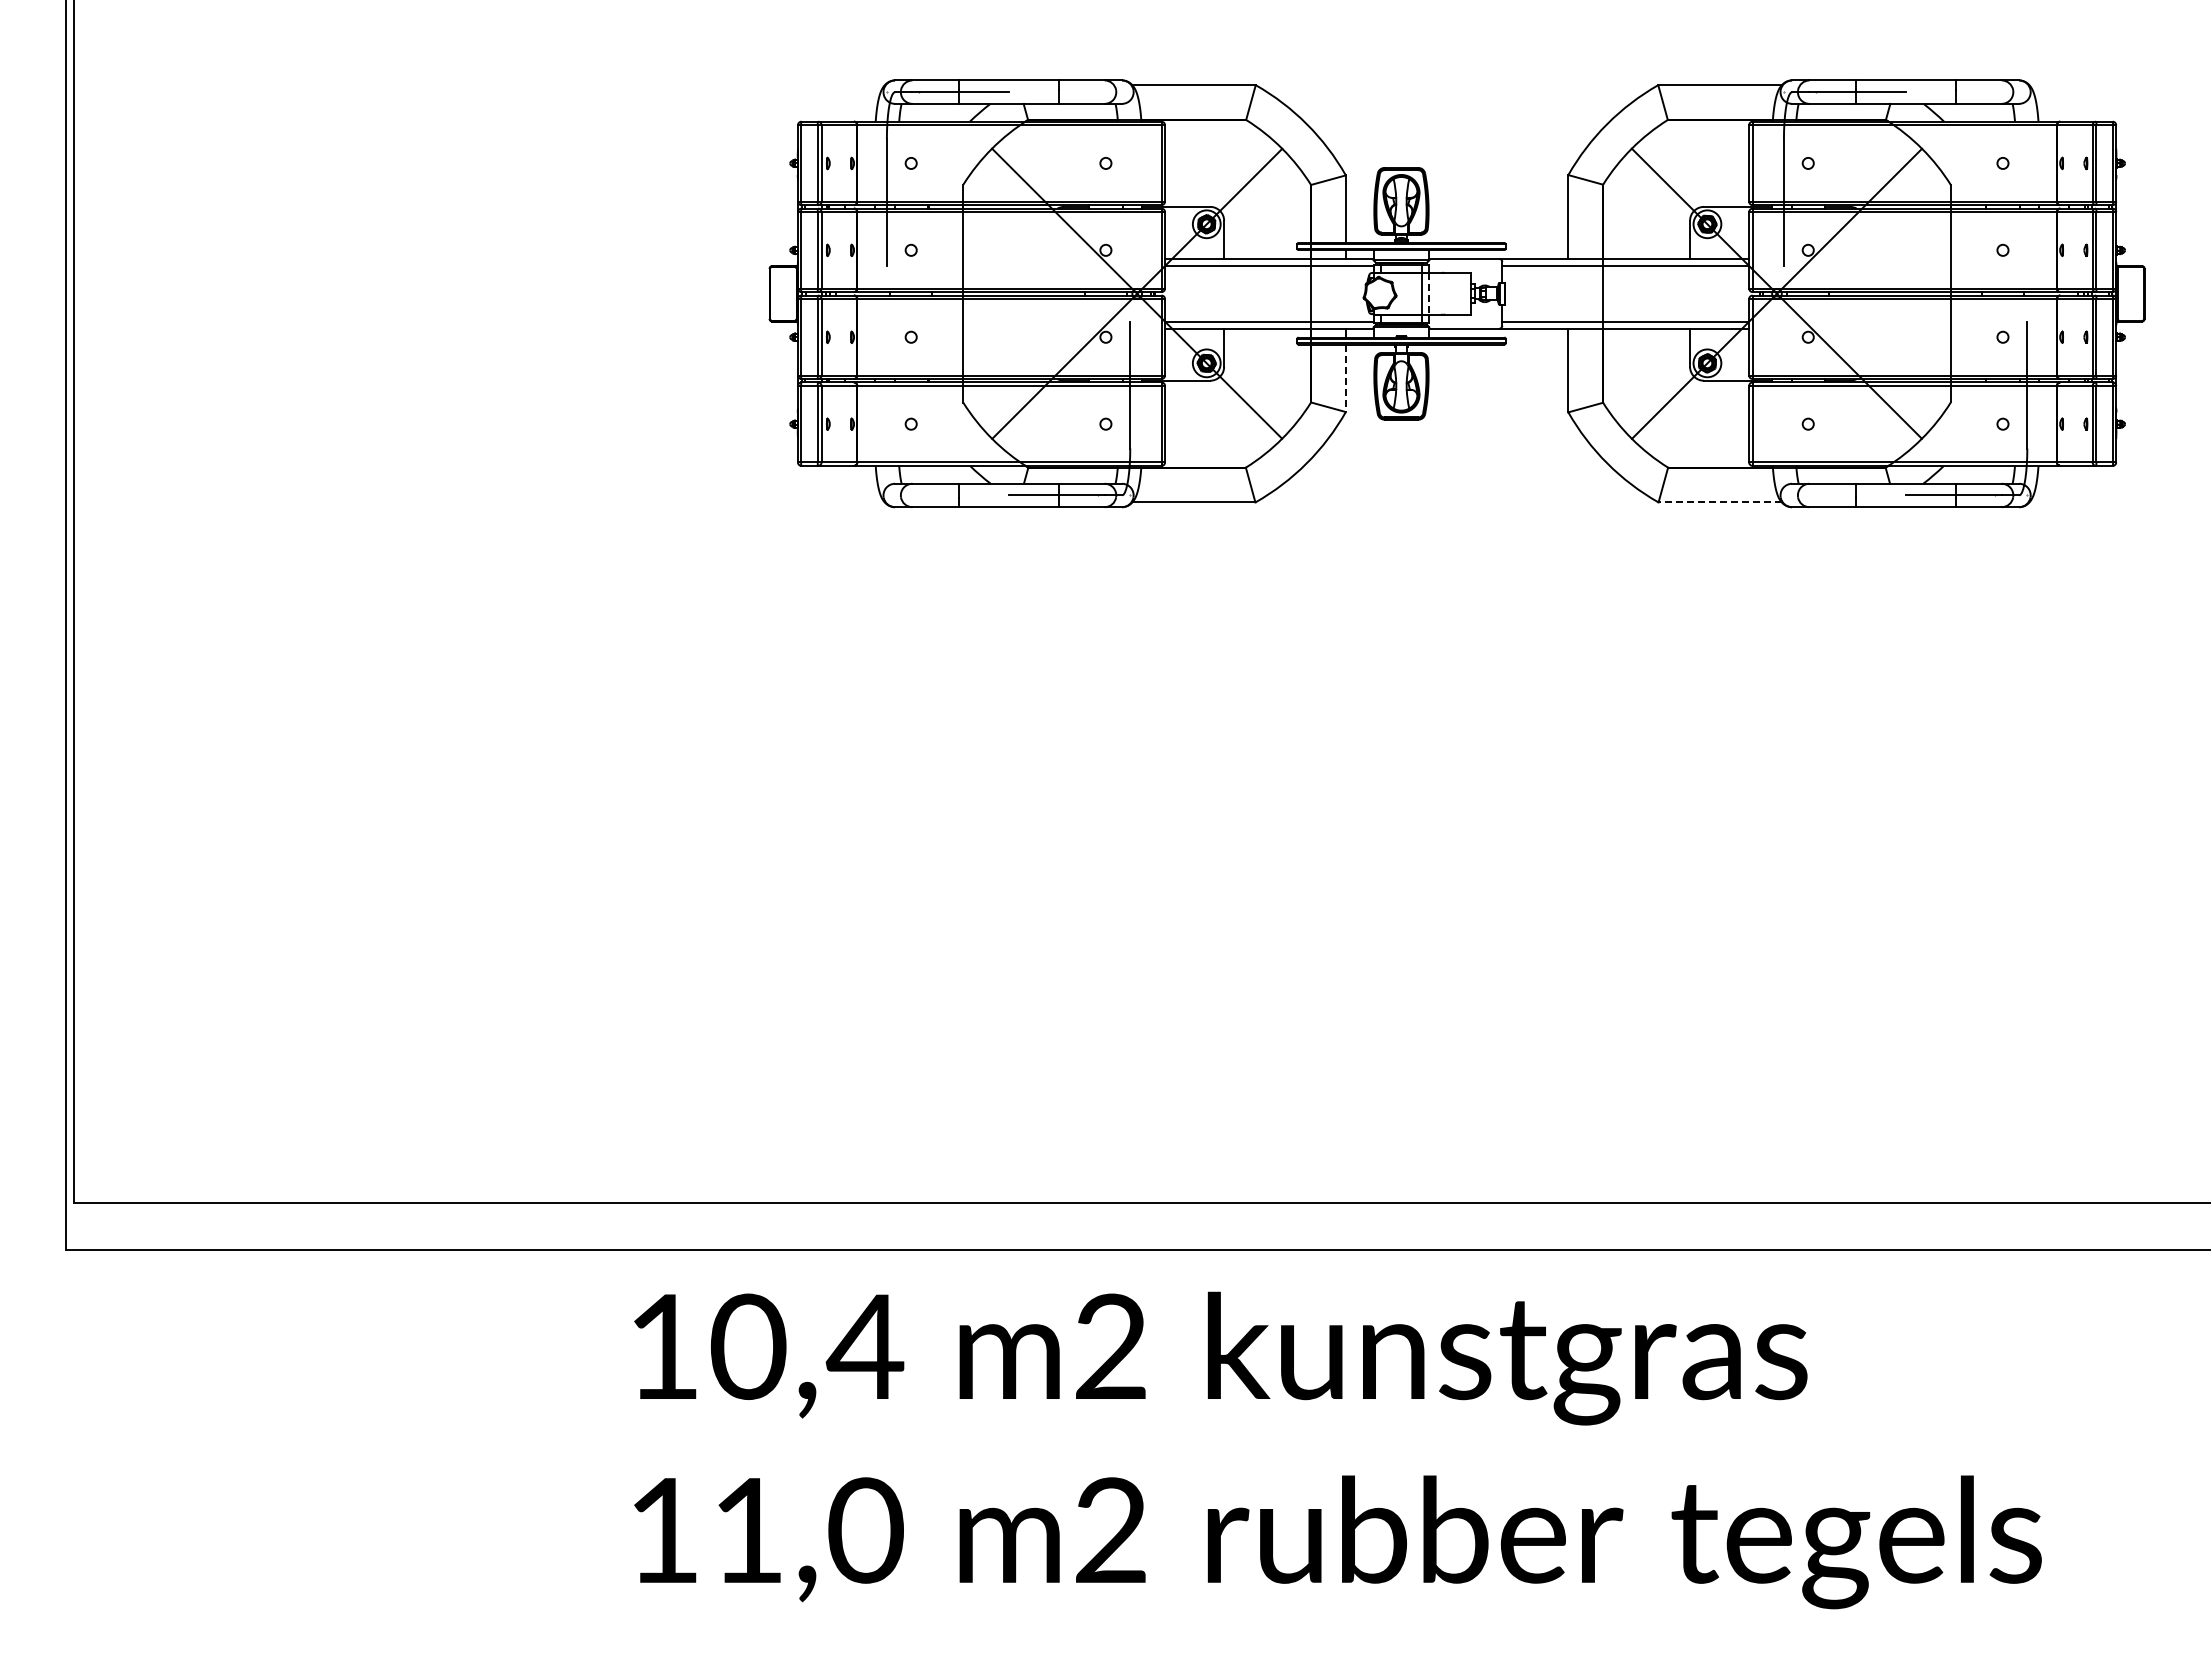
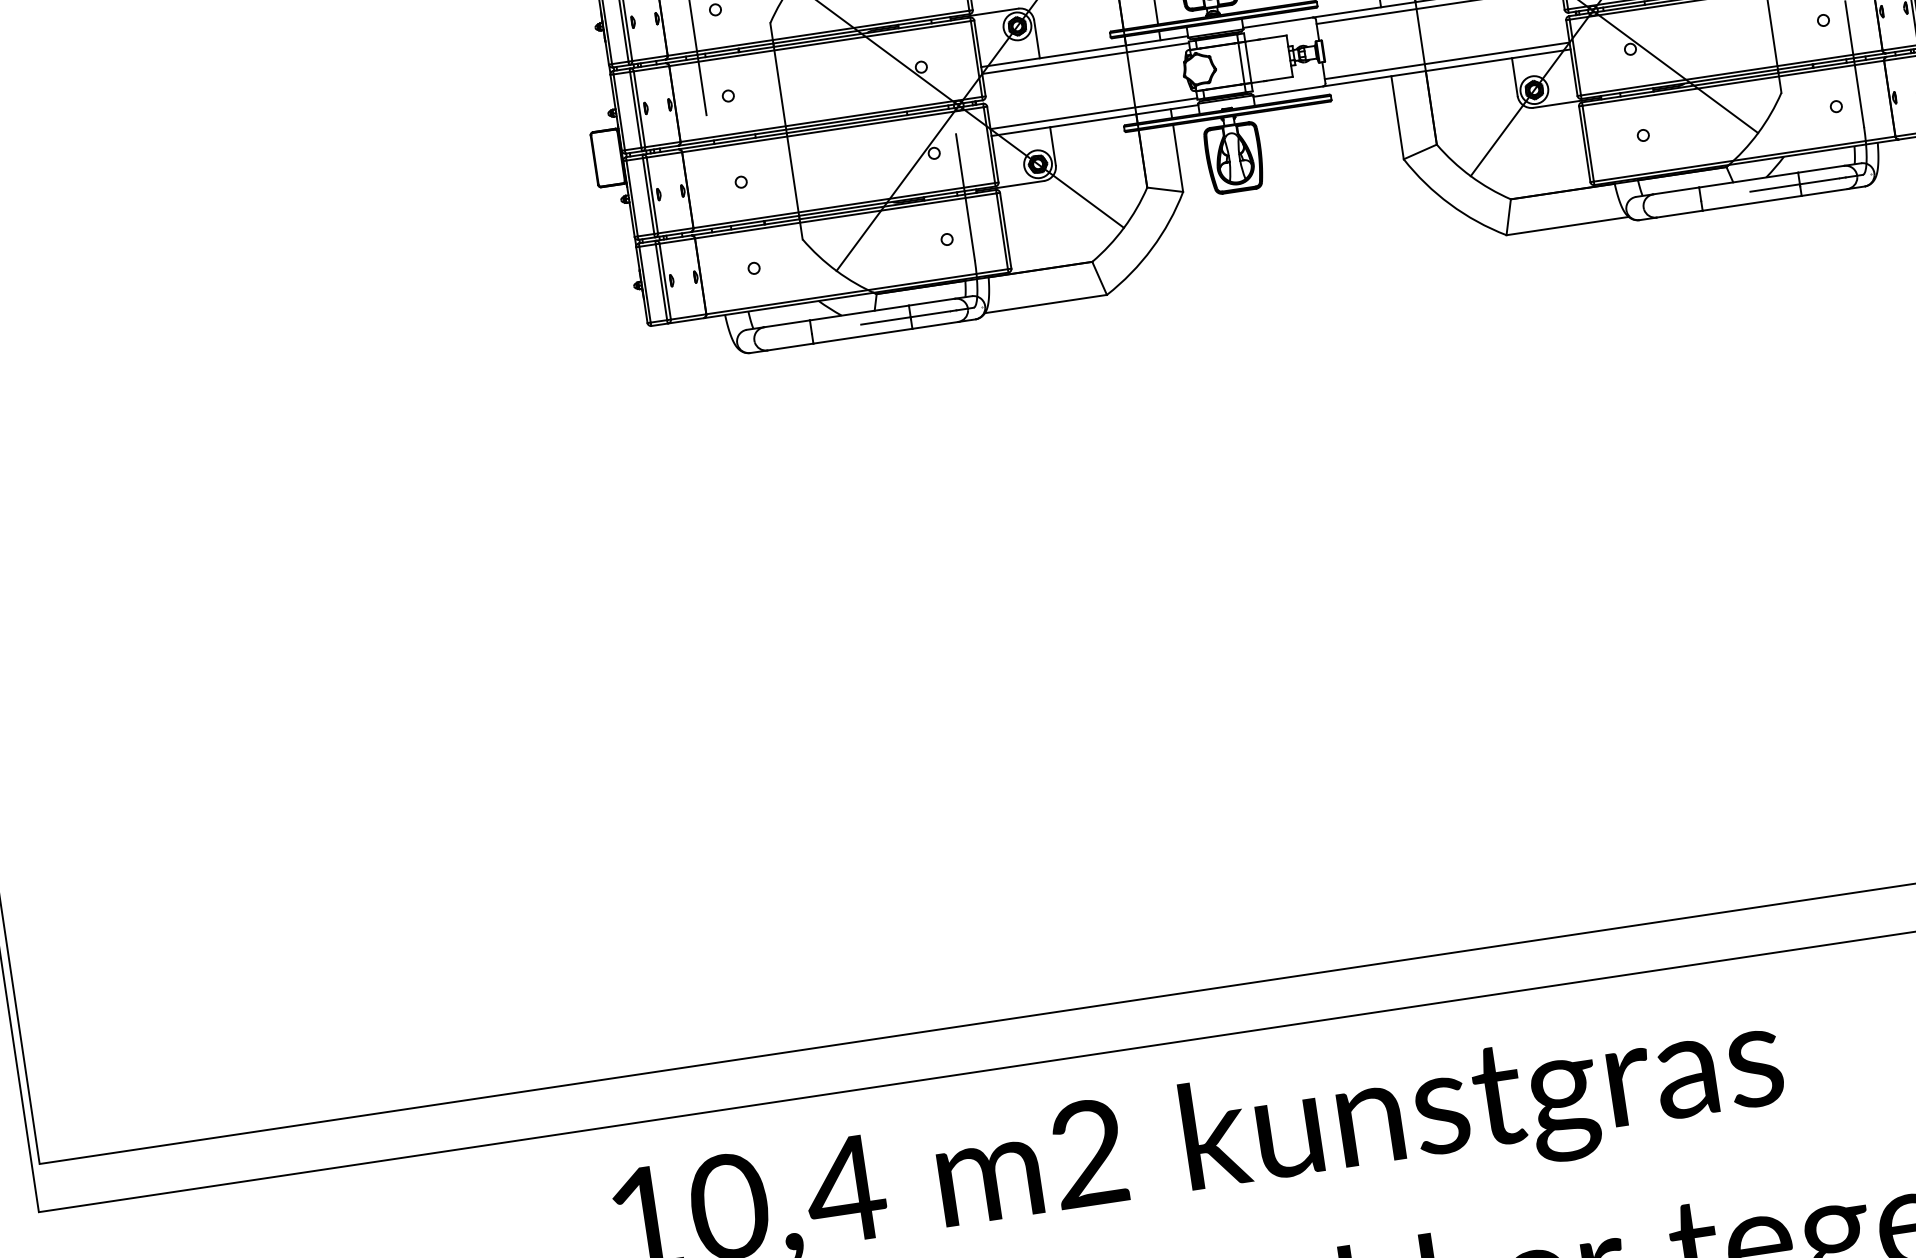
line: (1429, 293) -> (1248, 62), dashed -> solid
line: (1345, 378) -> (1177, 158), dashed -> solid
line: (1720, 502) -> (1567, 226), dashed -> solid

